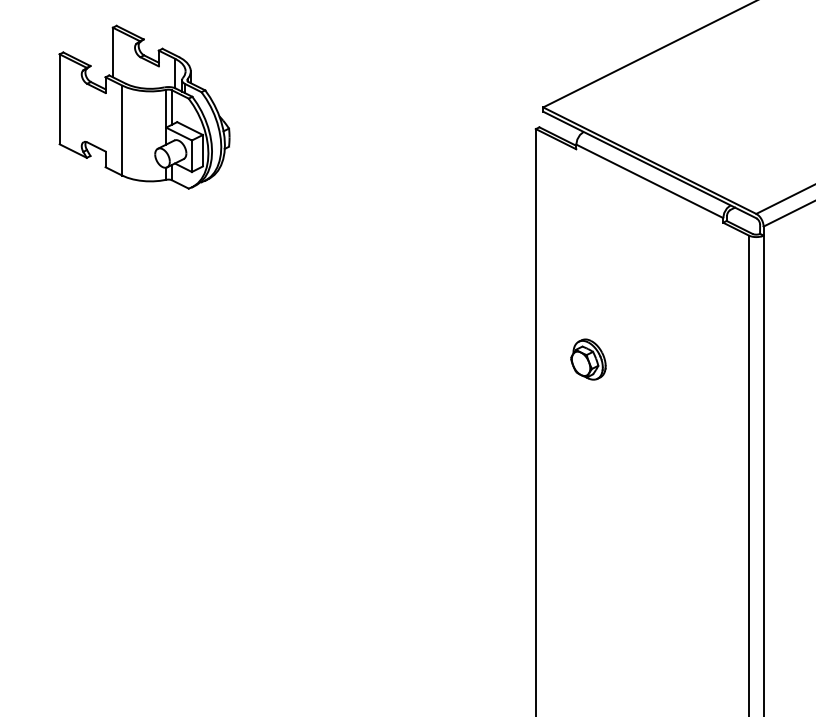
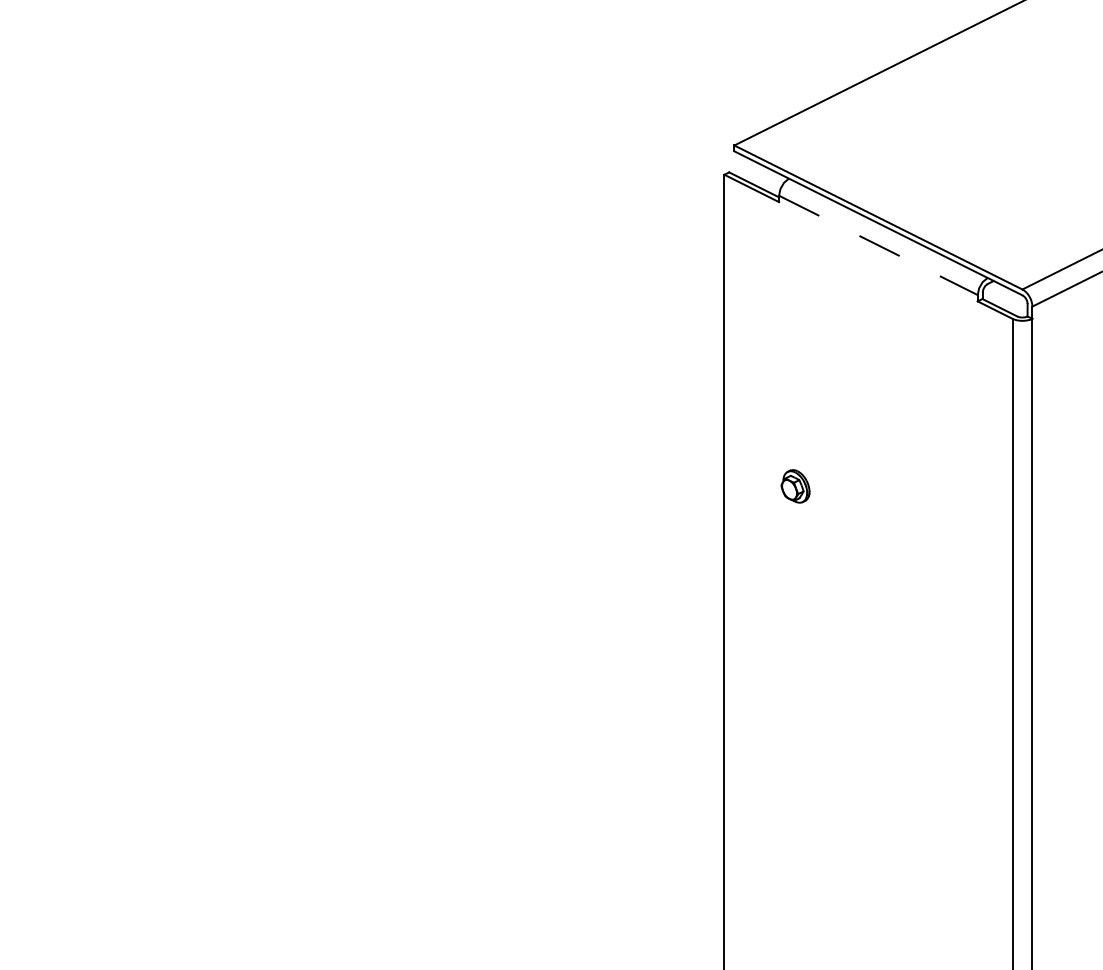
part: (144, 106) -> (195, 144), removed
line: (650, 181) -> (879, 245), solid -> dashed
part: (588, 359) -> (795, 486), size x0.6

